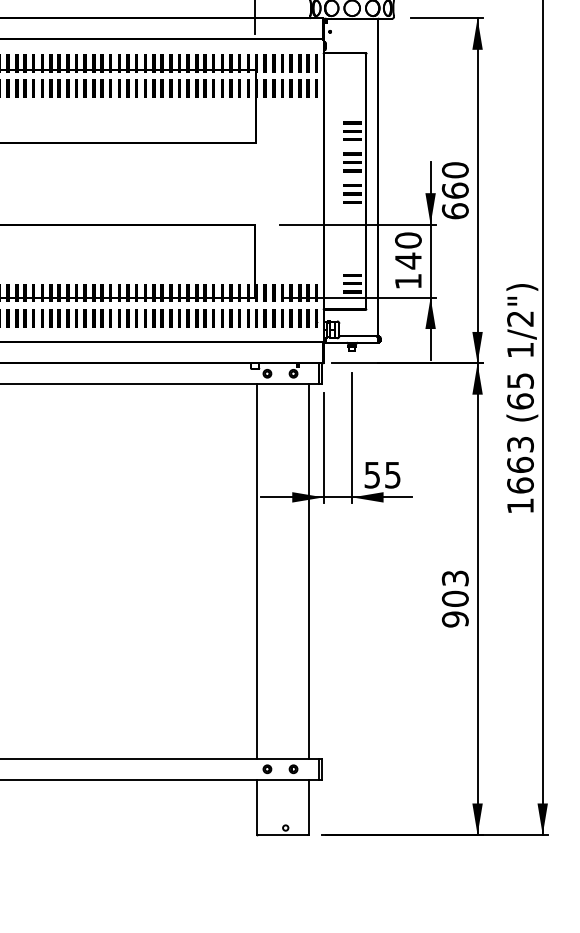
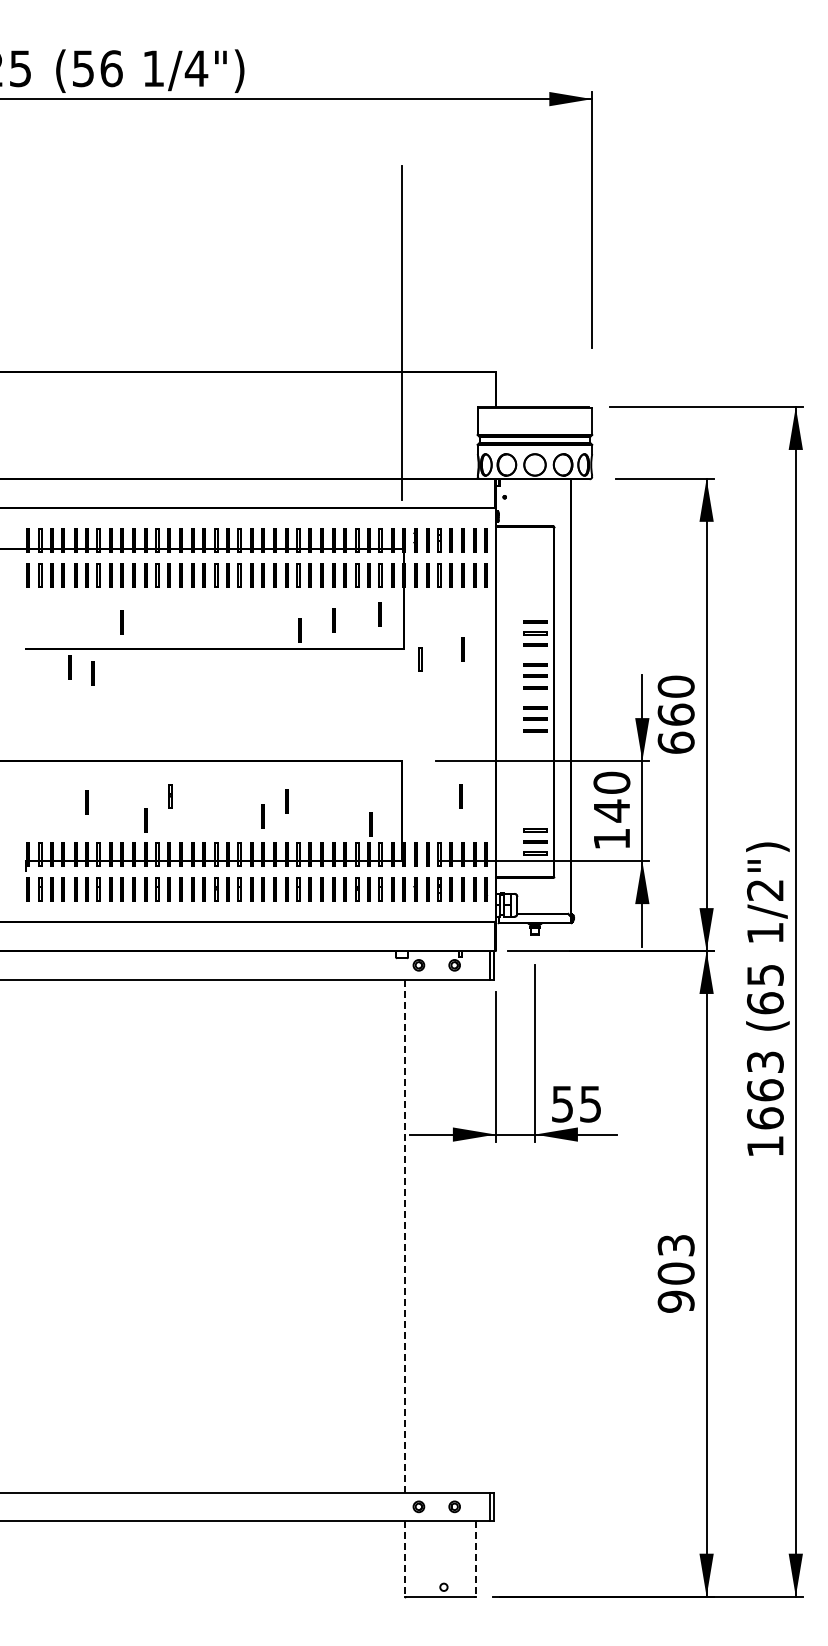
line: (238, 117) -> (379, 614), added
line: (205, 121) -> (333, 620), added
line: (50, 123) -> (121, 622), added
line: (180, 129) -> (299, 630), added
line: (299, 143) -> (462, 649), added
line: (267, 150) -> (419, 659), added
line: (12, 156) -> (69, 667), added
line: (29, 160) -> (92, 673), added
line: (85, 250) -> (170, 796), added
line: (297, 250) -> (460, 796), added
line: (24, 254) -> (86, 802), added
line: (170, 254) -> (286, 801), added
line: (153, 265) -> (262, 816), added
line: (67, 267) -> (145, 820), added
line: (232, 270) -> (370, 824), added
line: (256, 571) -> (404, 1236), solid -> dashed
line: (309, 571) -> (476, 1235), removed
line: (256, 806) -> (404, 1558), solid -> dashed
line: (309, 806) -> (476, 1558), solid -> dashed

